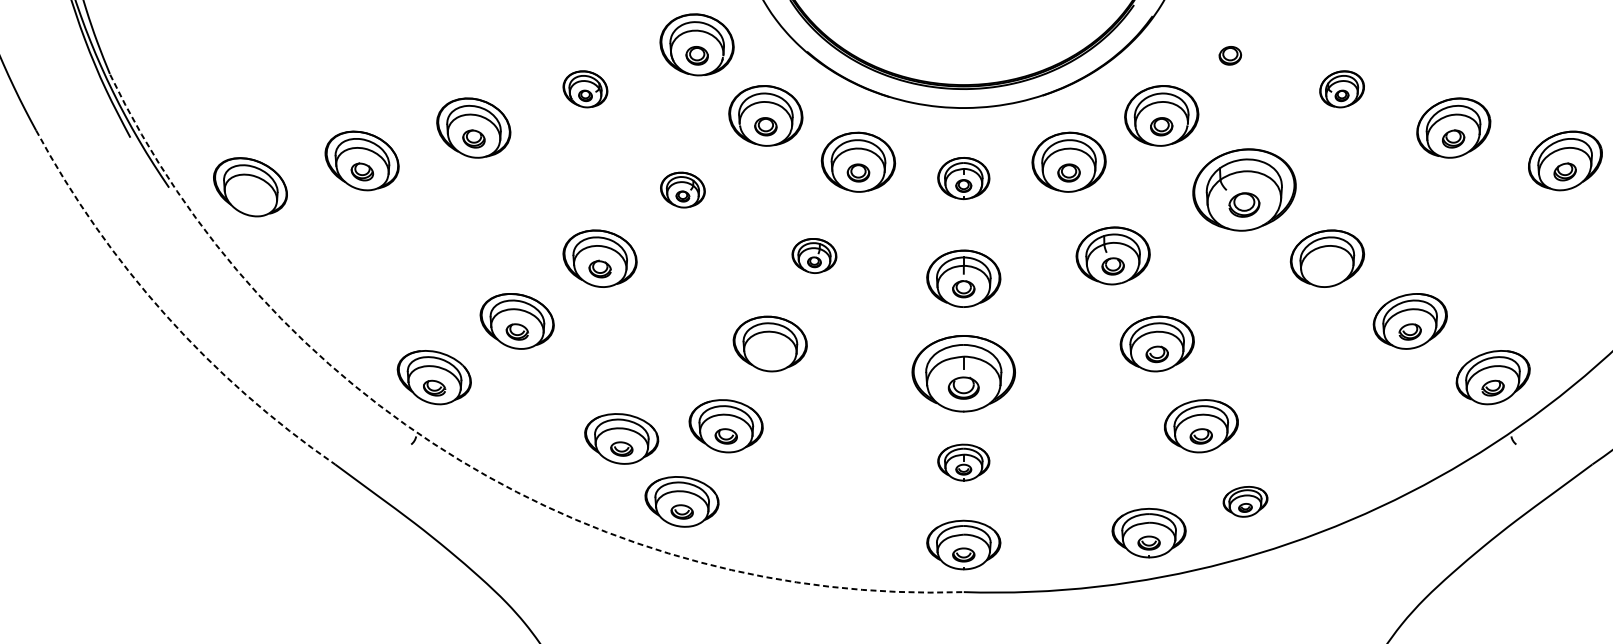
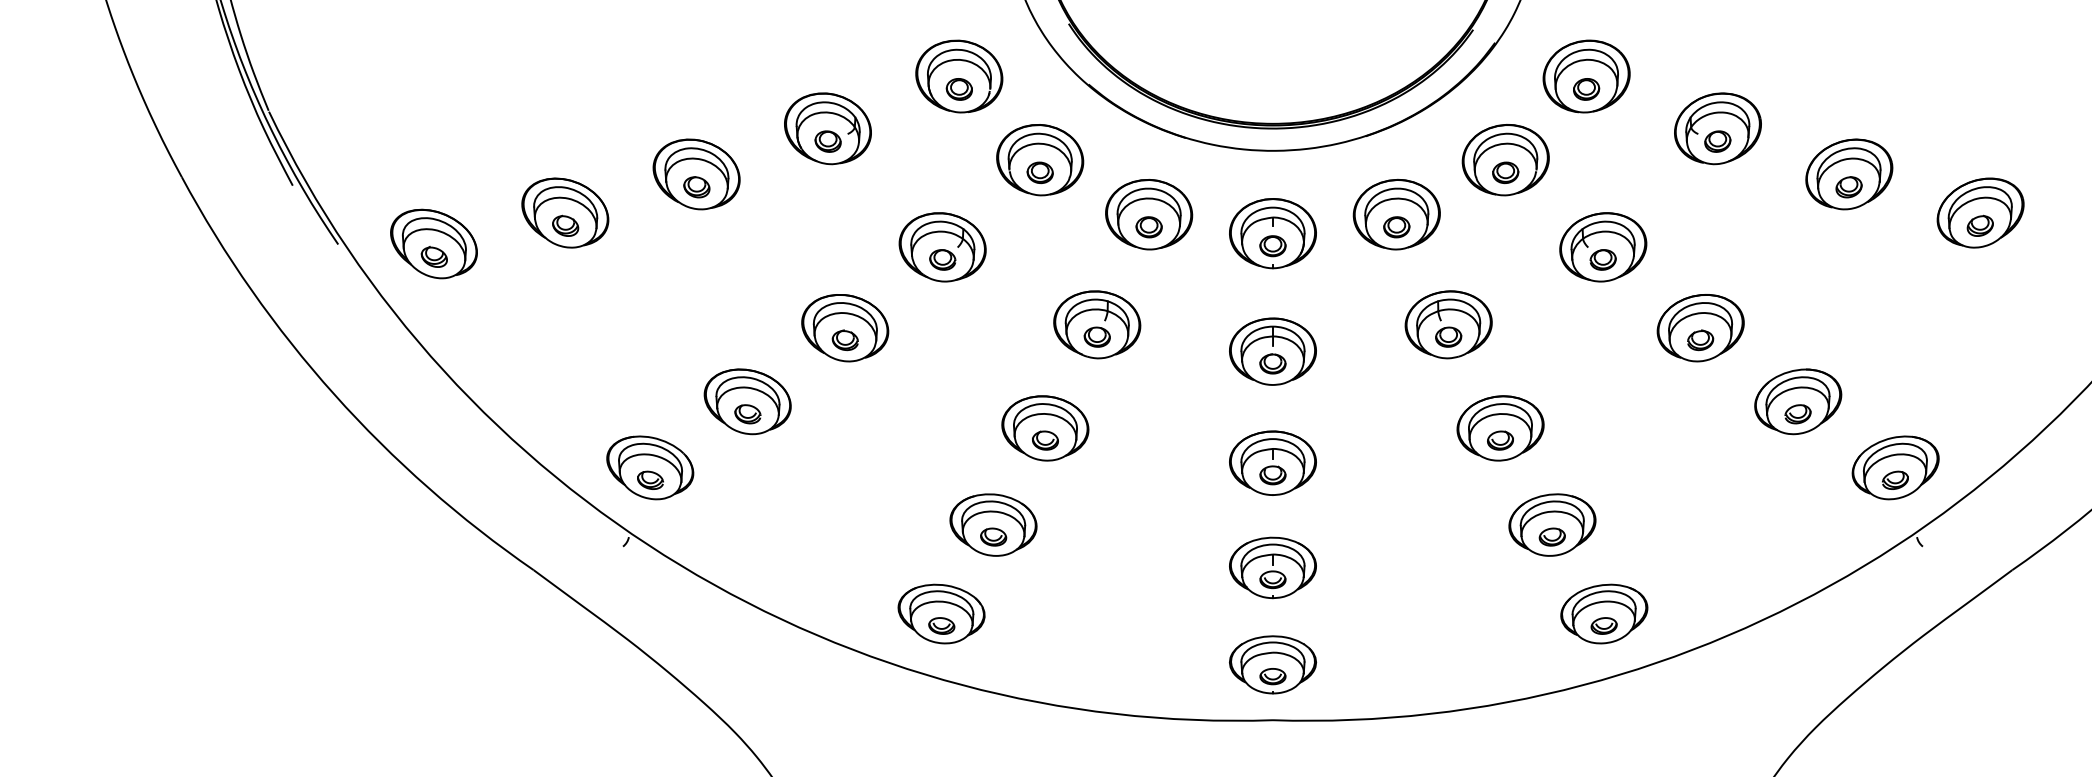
part: (1230, 44) -> (1586, 76), added
part: (585, 89) -> (827, 128), size x1.67
part: (1341, 89) -> (1717, 128), size x1.67
part: (963, 178) -> (1272, 233), size x1.43
part: (682, 190) -> (942, 247), size x1.67
part: (1244, 190) -> (1603, 247), size x0.71
part: (250, 197) -> (433, 256), added
part: (814, 255) -> (1097, 324), size x1.67
part: (1327, 269) -> (1700, 340), added
arc: (165, 315) -> (334, 394), dashed -> solid
part: (770, 354) -> (1045, 440), added
part: (963, 373) -> (1272, 462), size x0.71
part: (621, 438) -> (870, 539), removed
arc: (460, 460) -> (680, 565), dashed -> solid
part: (963, 462) -> (1272, 567), size x1.43
part: (1245, 501) -> (1604, 613), size x1.67
part: (1149, 532) -> (1491, 650), removed

